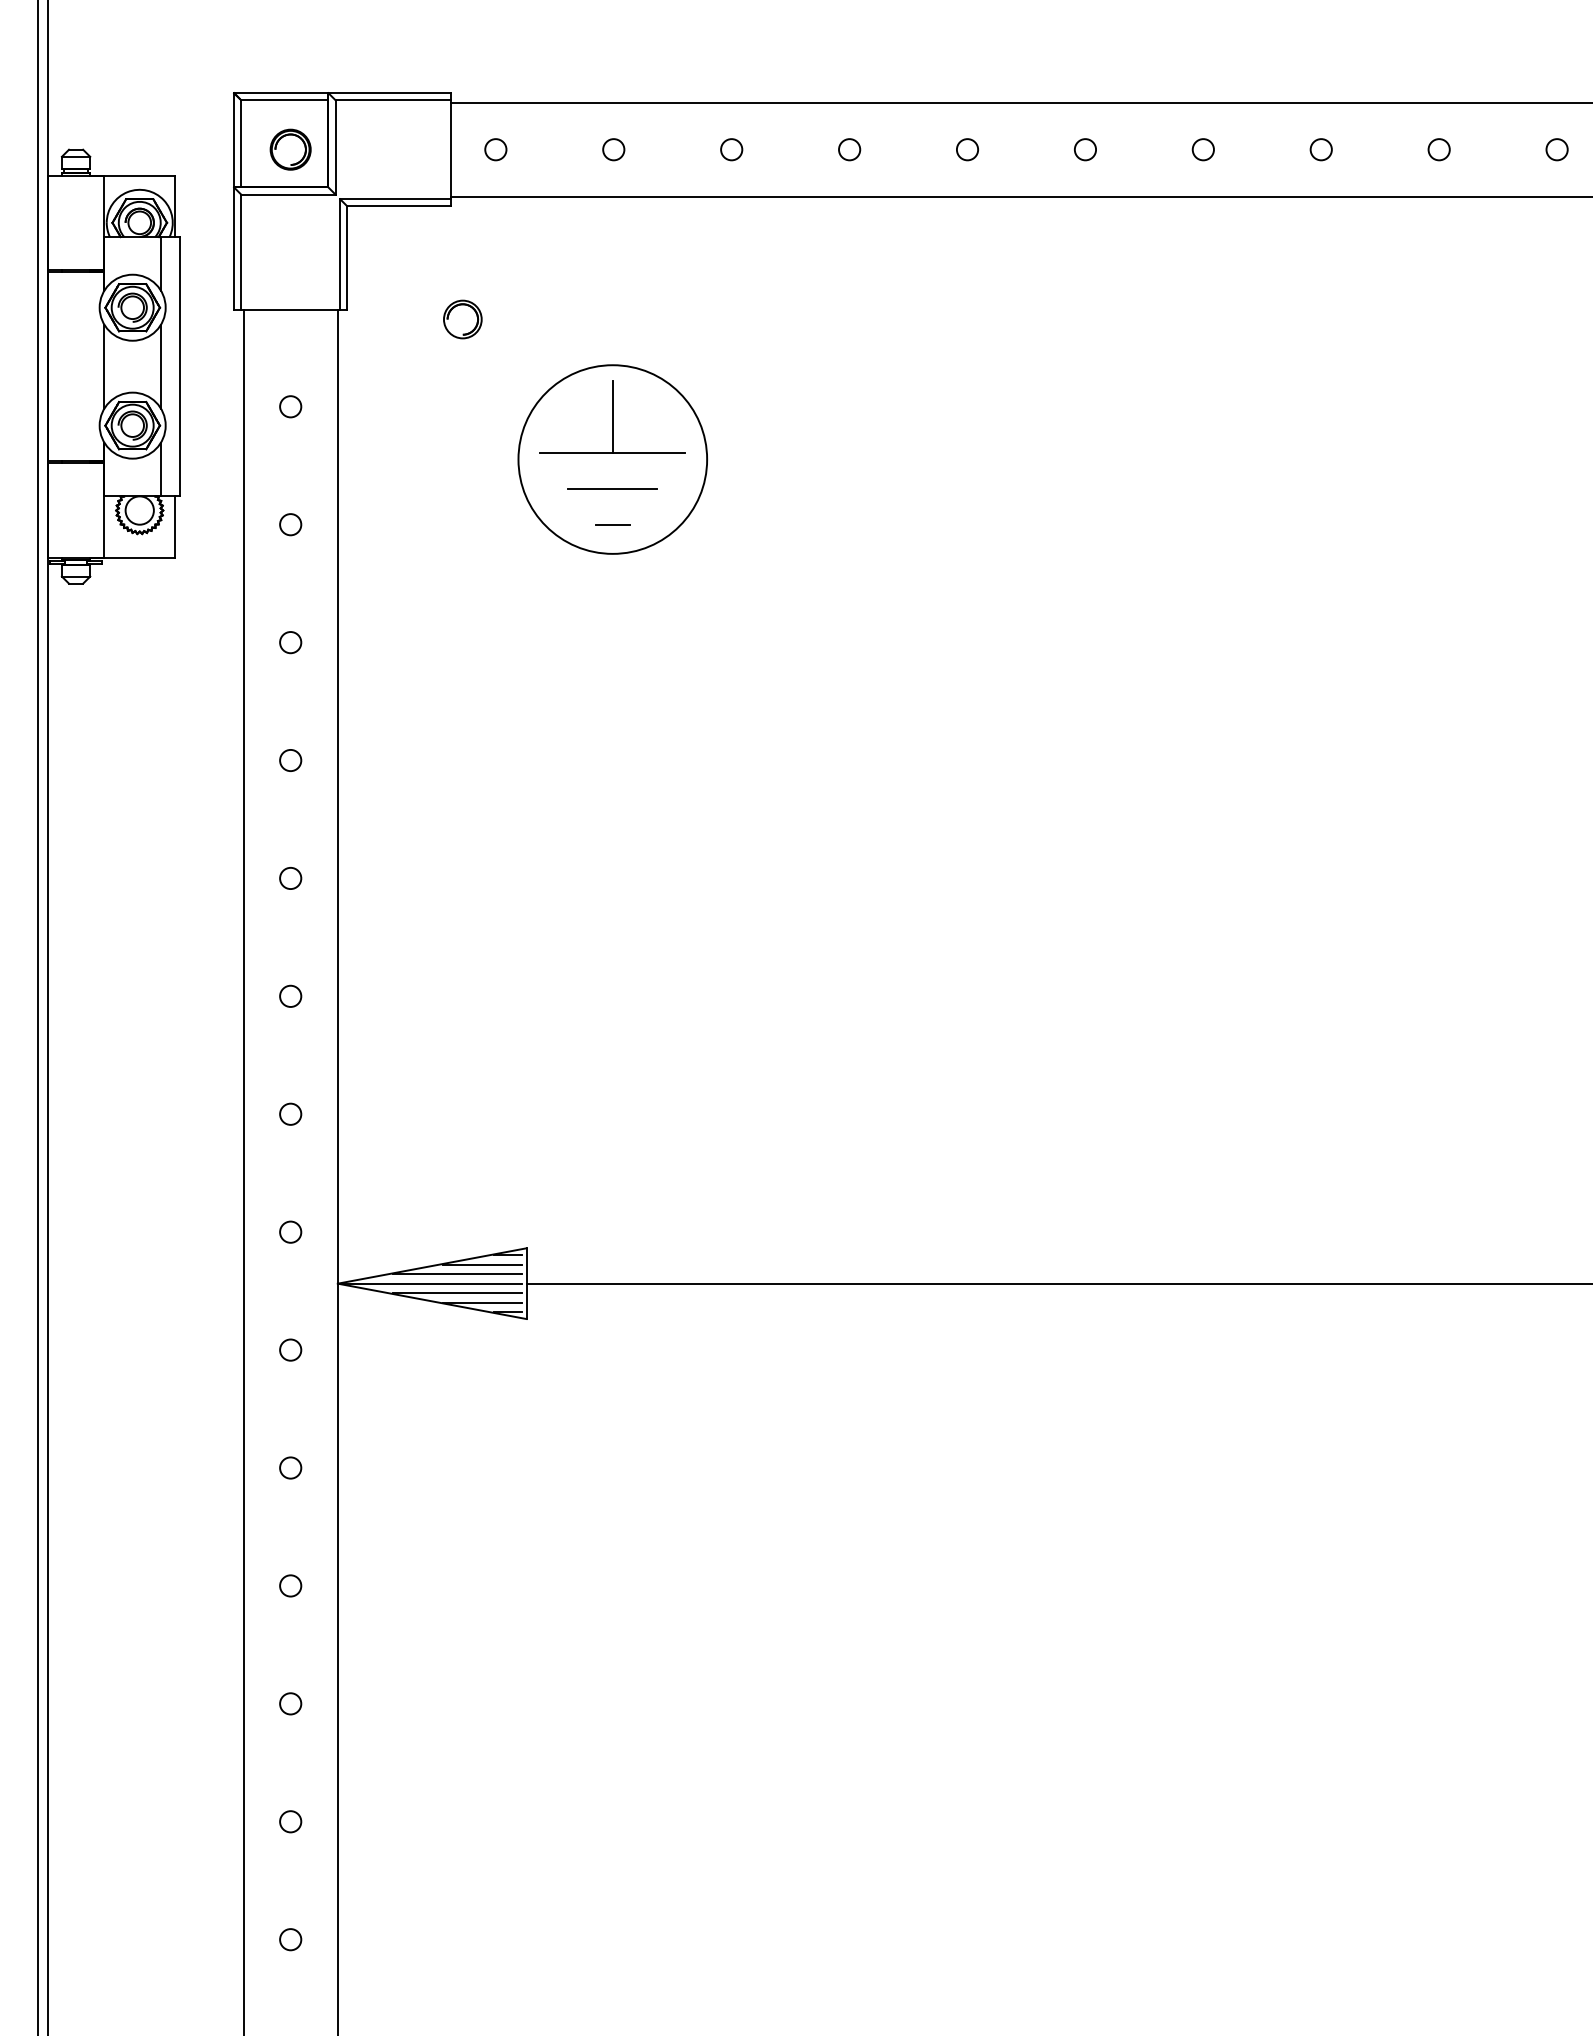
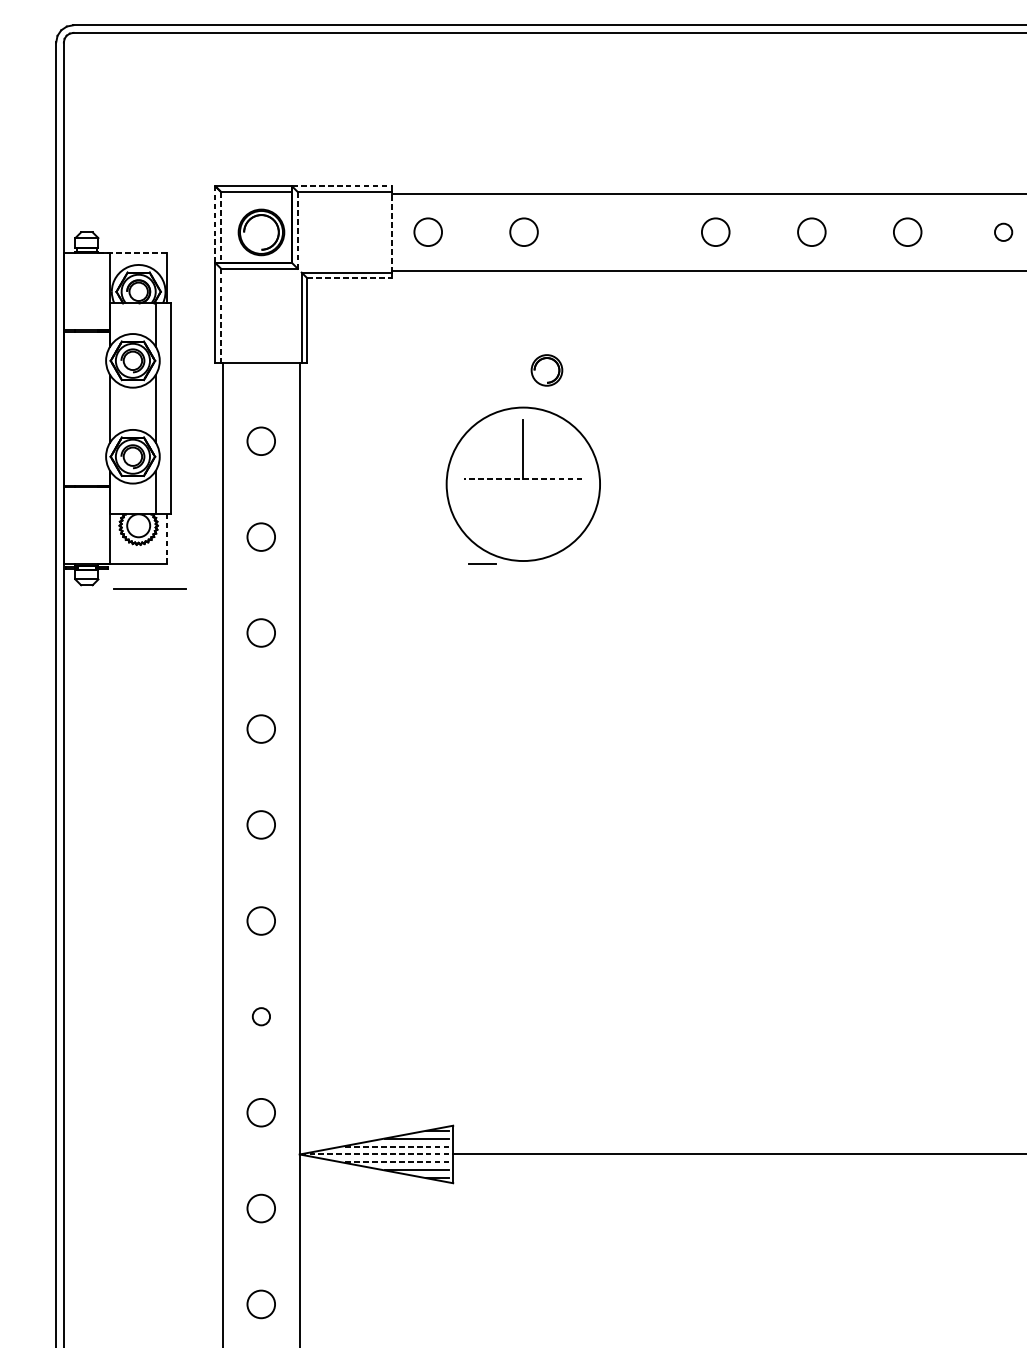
line: (390, 93) -> (342, 186), solid -> dashed
line: (234, 139) -> (215, 224), solid -> dashed
line: (241, 143) -> (221, 227), solid -> dashed
line: (335, 147) -> (297, 230), solid -> dashed
part: (290, 149) -> (261, 232), size x1.4
line: (451, 149) -> (392, 232), solid -> dashed
circle: (495, 149) -> (427, 232), size x1.6
circle: (613, 149) -> (523, 232), size x1.6
circle: (731, 149) -> (619, 232), removed
circle: (849, 149) -> (715, 232), size x1.6
circle: (967, 149) -> (811, 232), size x1.6
circle: (1085, 149) -> (907, 232), size x1.6
line: (133, 175) -> (133, 253), solid -> dashed
line: (399, 206) -> (349, 278), solid -> dashed
line: (241, 252) -> (221, 315), solid -> dashed
part: (462, 319) -> (546, 370), moved
circle: (290, 406) -> (261, 441), size x1.6
line: (612, 452) -> (523, 478), solid -> dashed
line: (612, 488) -> (149, 588), moved
circle: (290, 524) -> (261, 537), size x1.6
line: (612, 524) -> (482, 563), moved
line: (175, 527) -> (167, 539), solid -> dashed
circle: (290, 642) -> (261, 633), size x1.6
circle: (290, 760) -> (261, 729), size x1.6
circle: (290, 878) -> (261, 824), size x1.6
circle: (290, 995) -> (261, 920), size x1.6
circle: (290, 1231) -> (261, 1112), size x1.6
line: (456, 1274) -> (396, 1147), solid -> dashed
line: (432, 1283) -> (376, 1154), solid -> dashed
line: (456, 1293) -> (396, 1162), solid -> dashed
circle: (290, 1349) -> (261, 1208), size x1.6
circle: (290, 1467) -> (261, 1303), size x1.6

